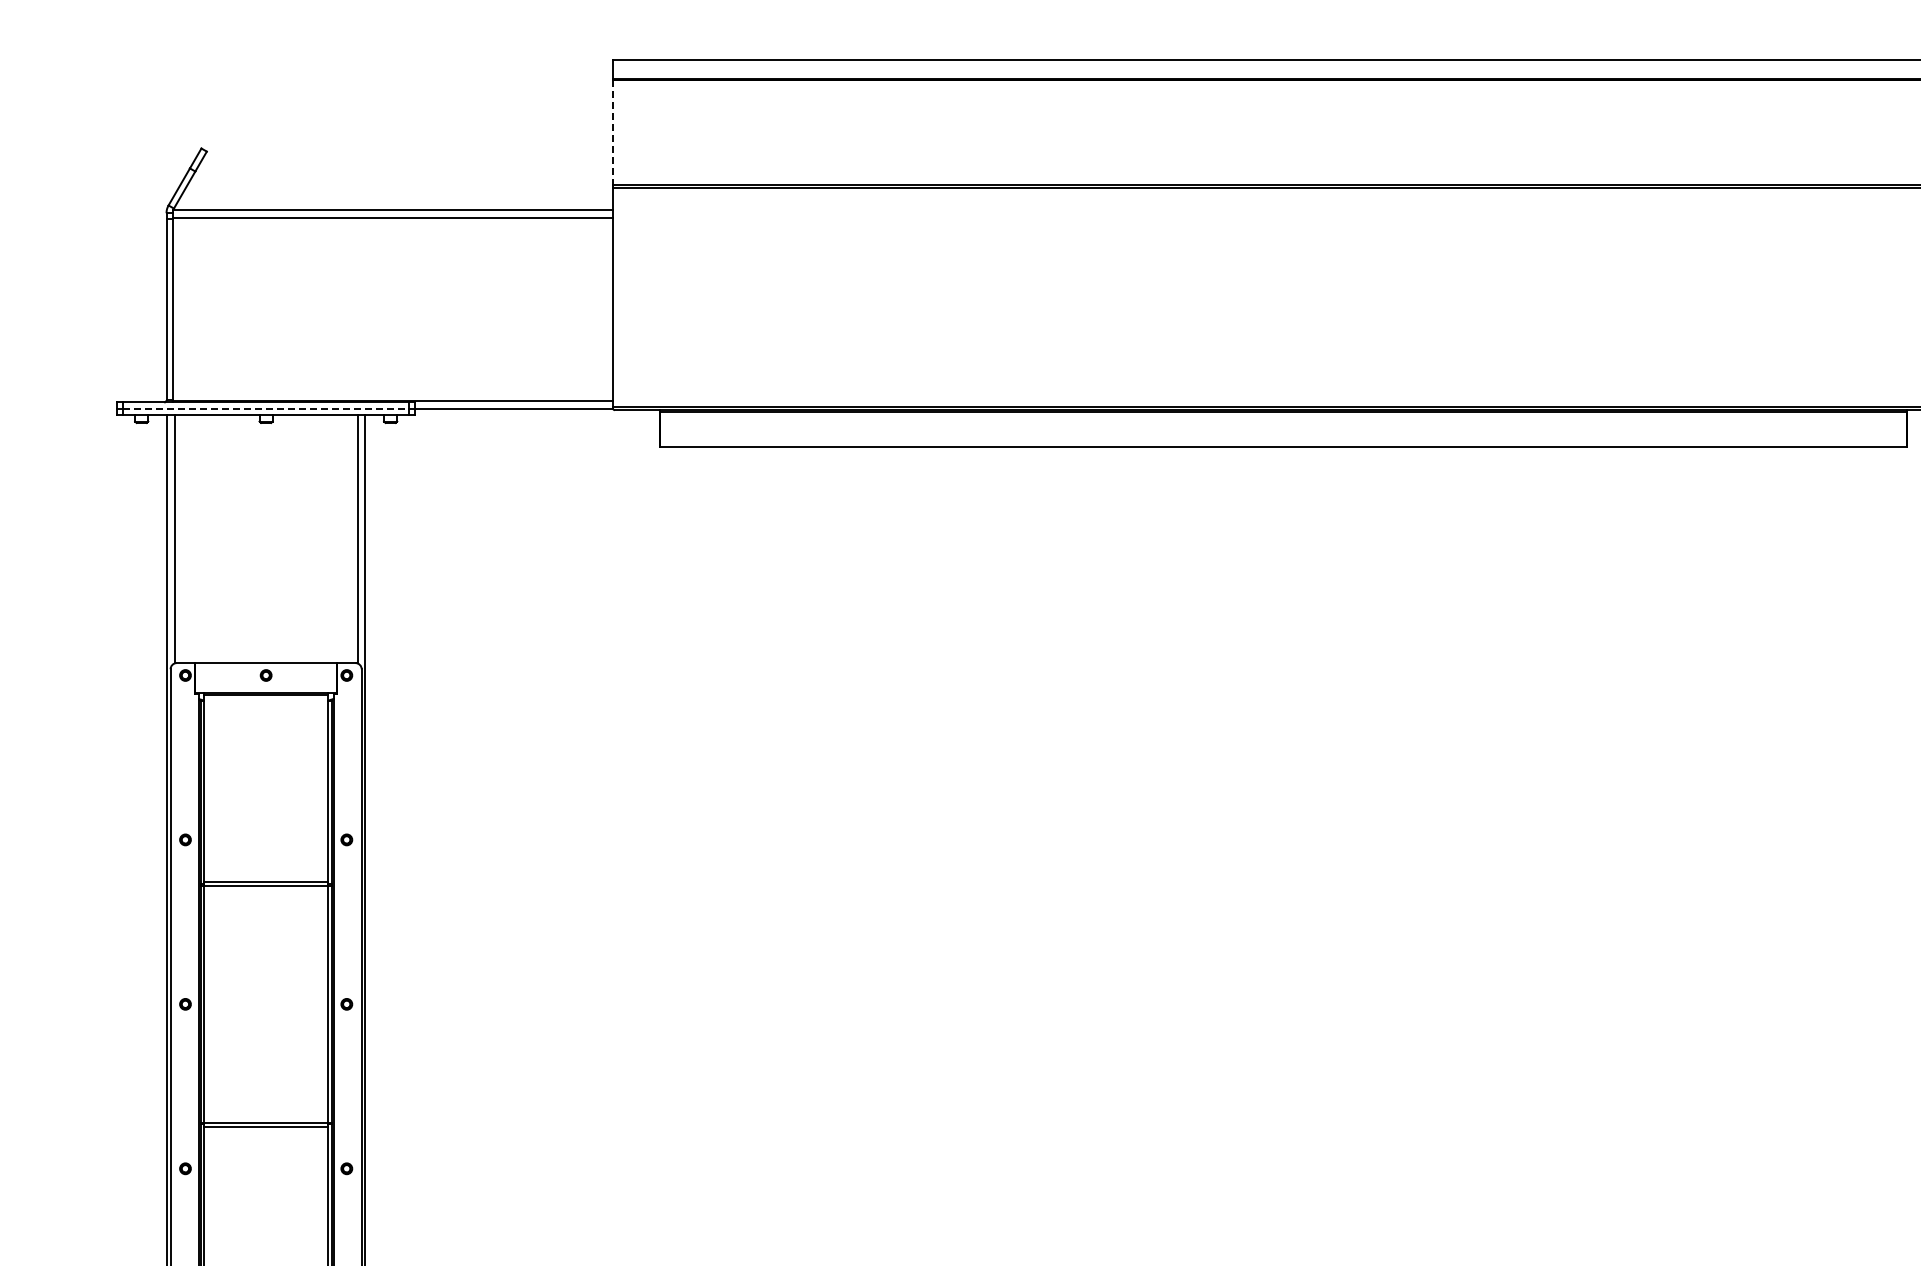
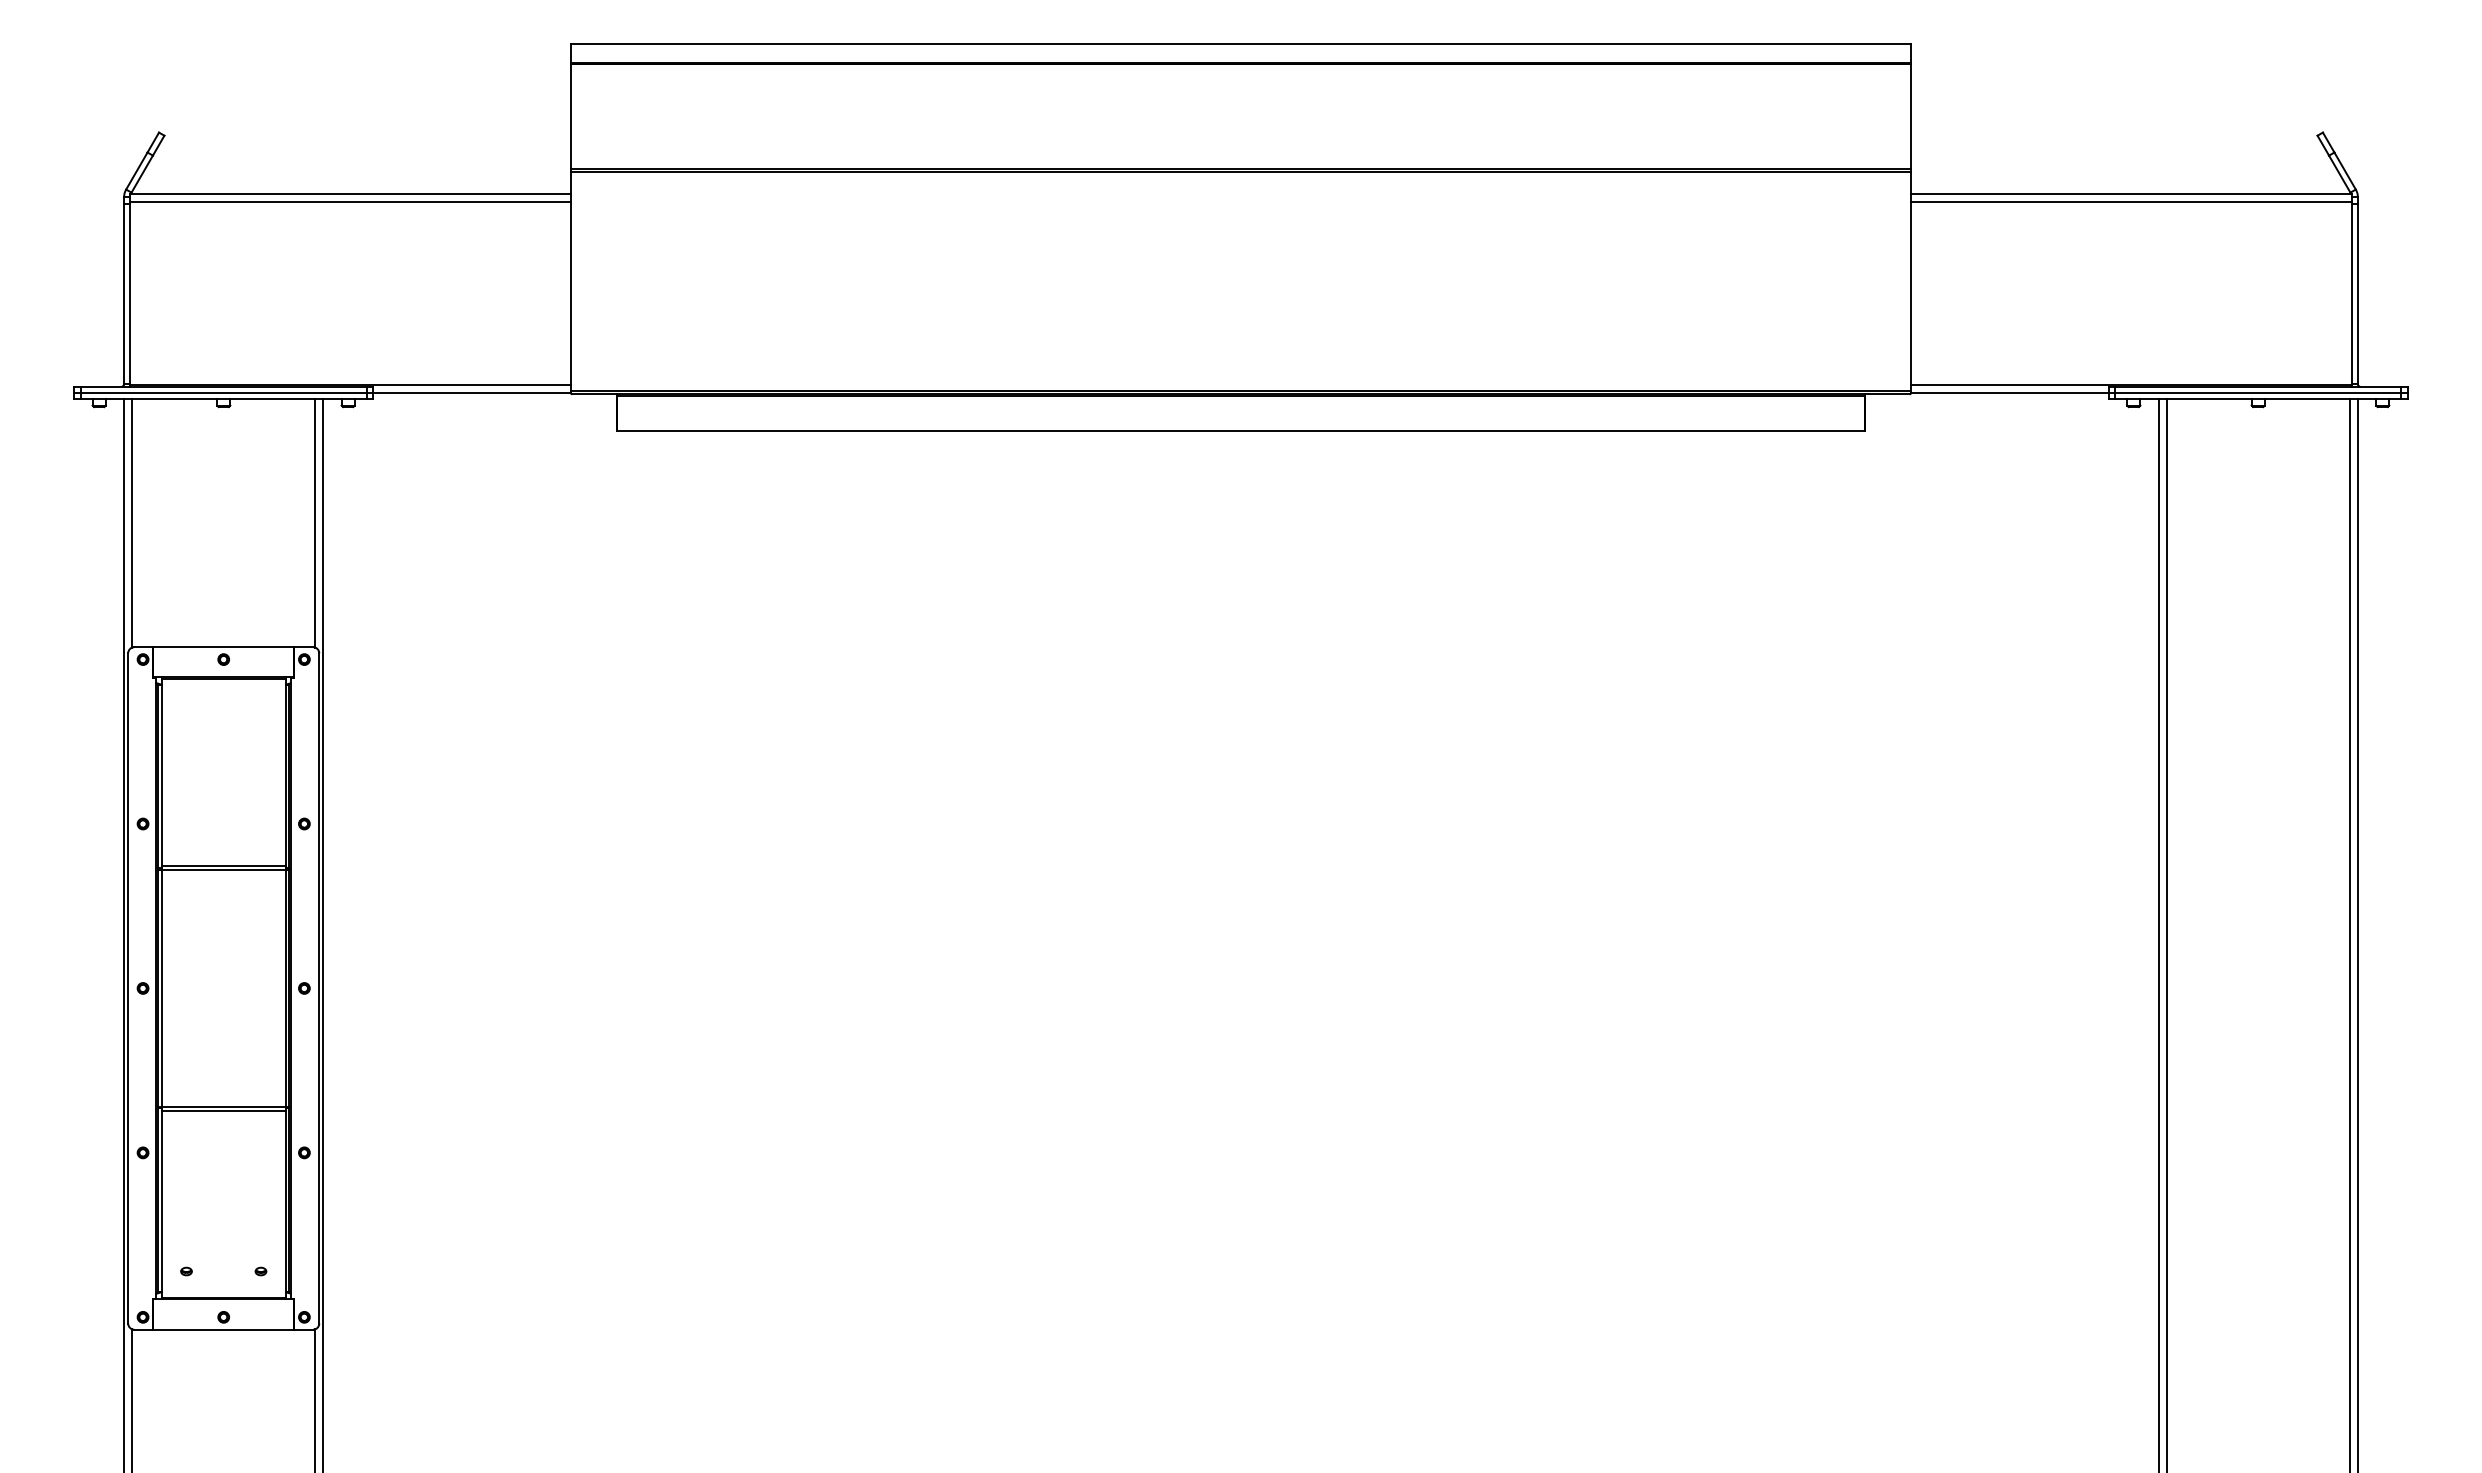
line: (612, 132) -> (570, 116), dashed -> solid
line: (266, 408) -> (224, 392), dashed -> solid

